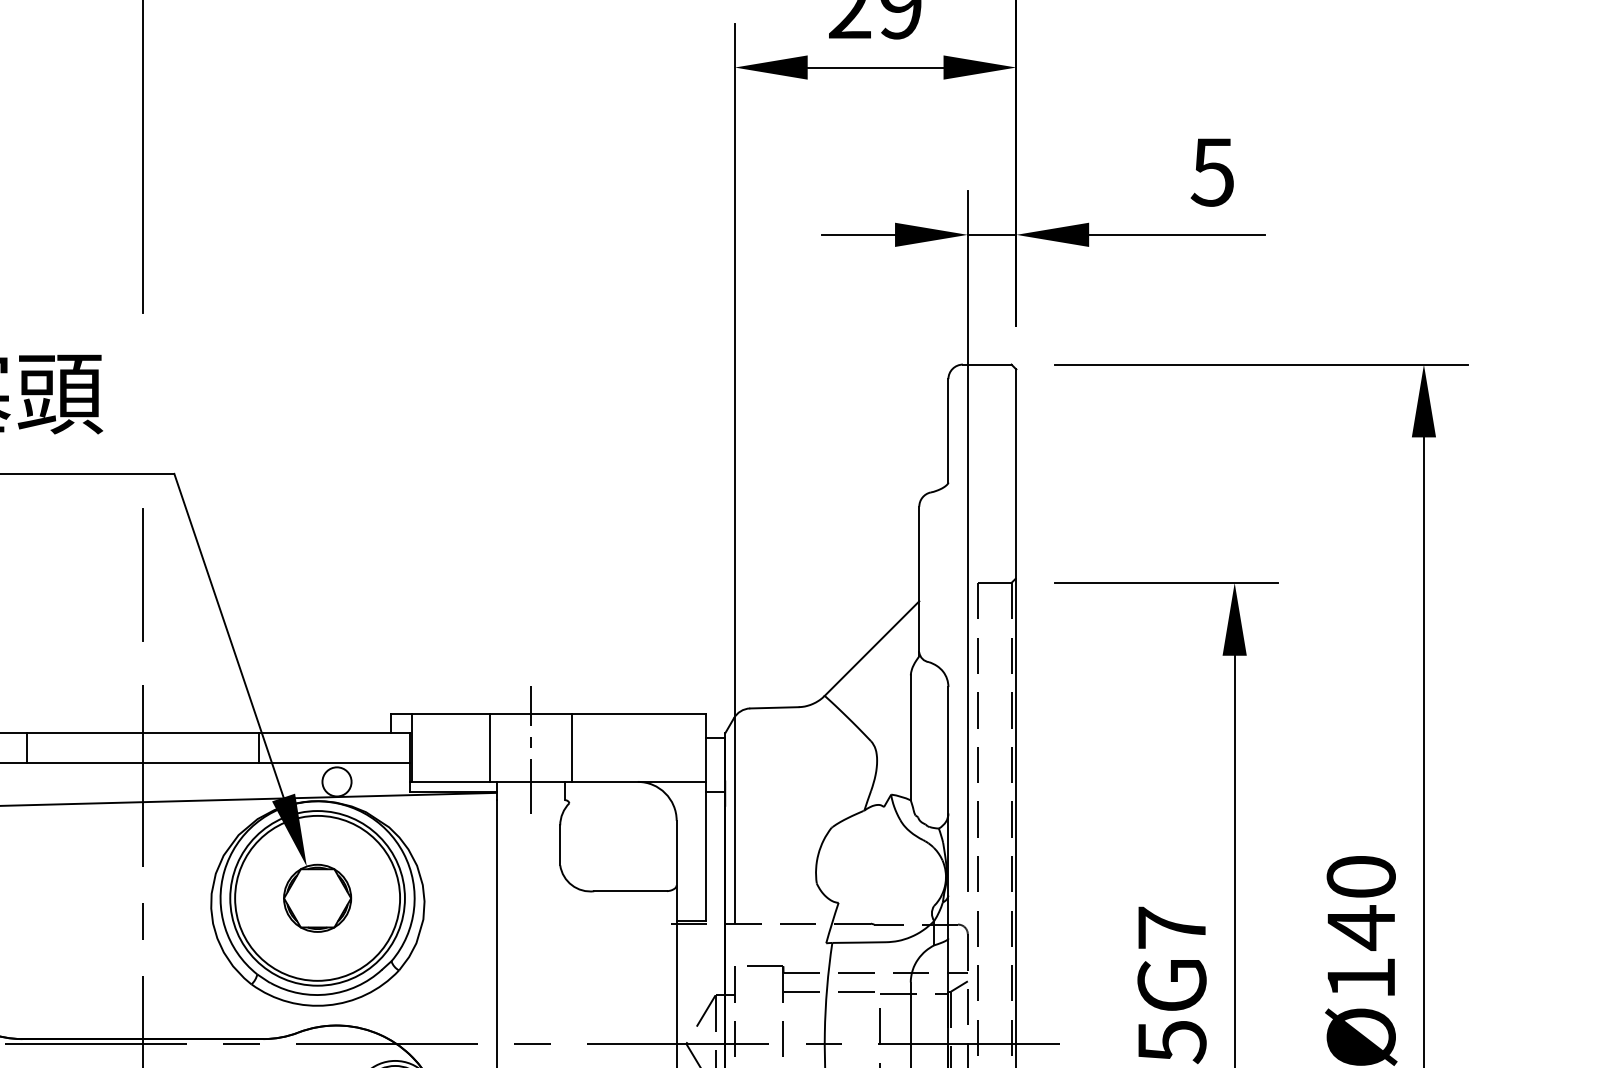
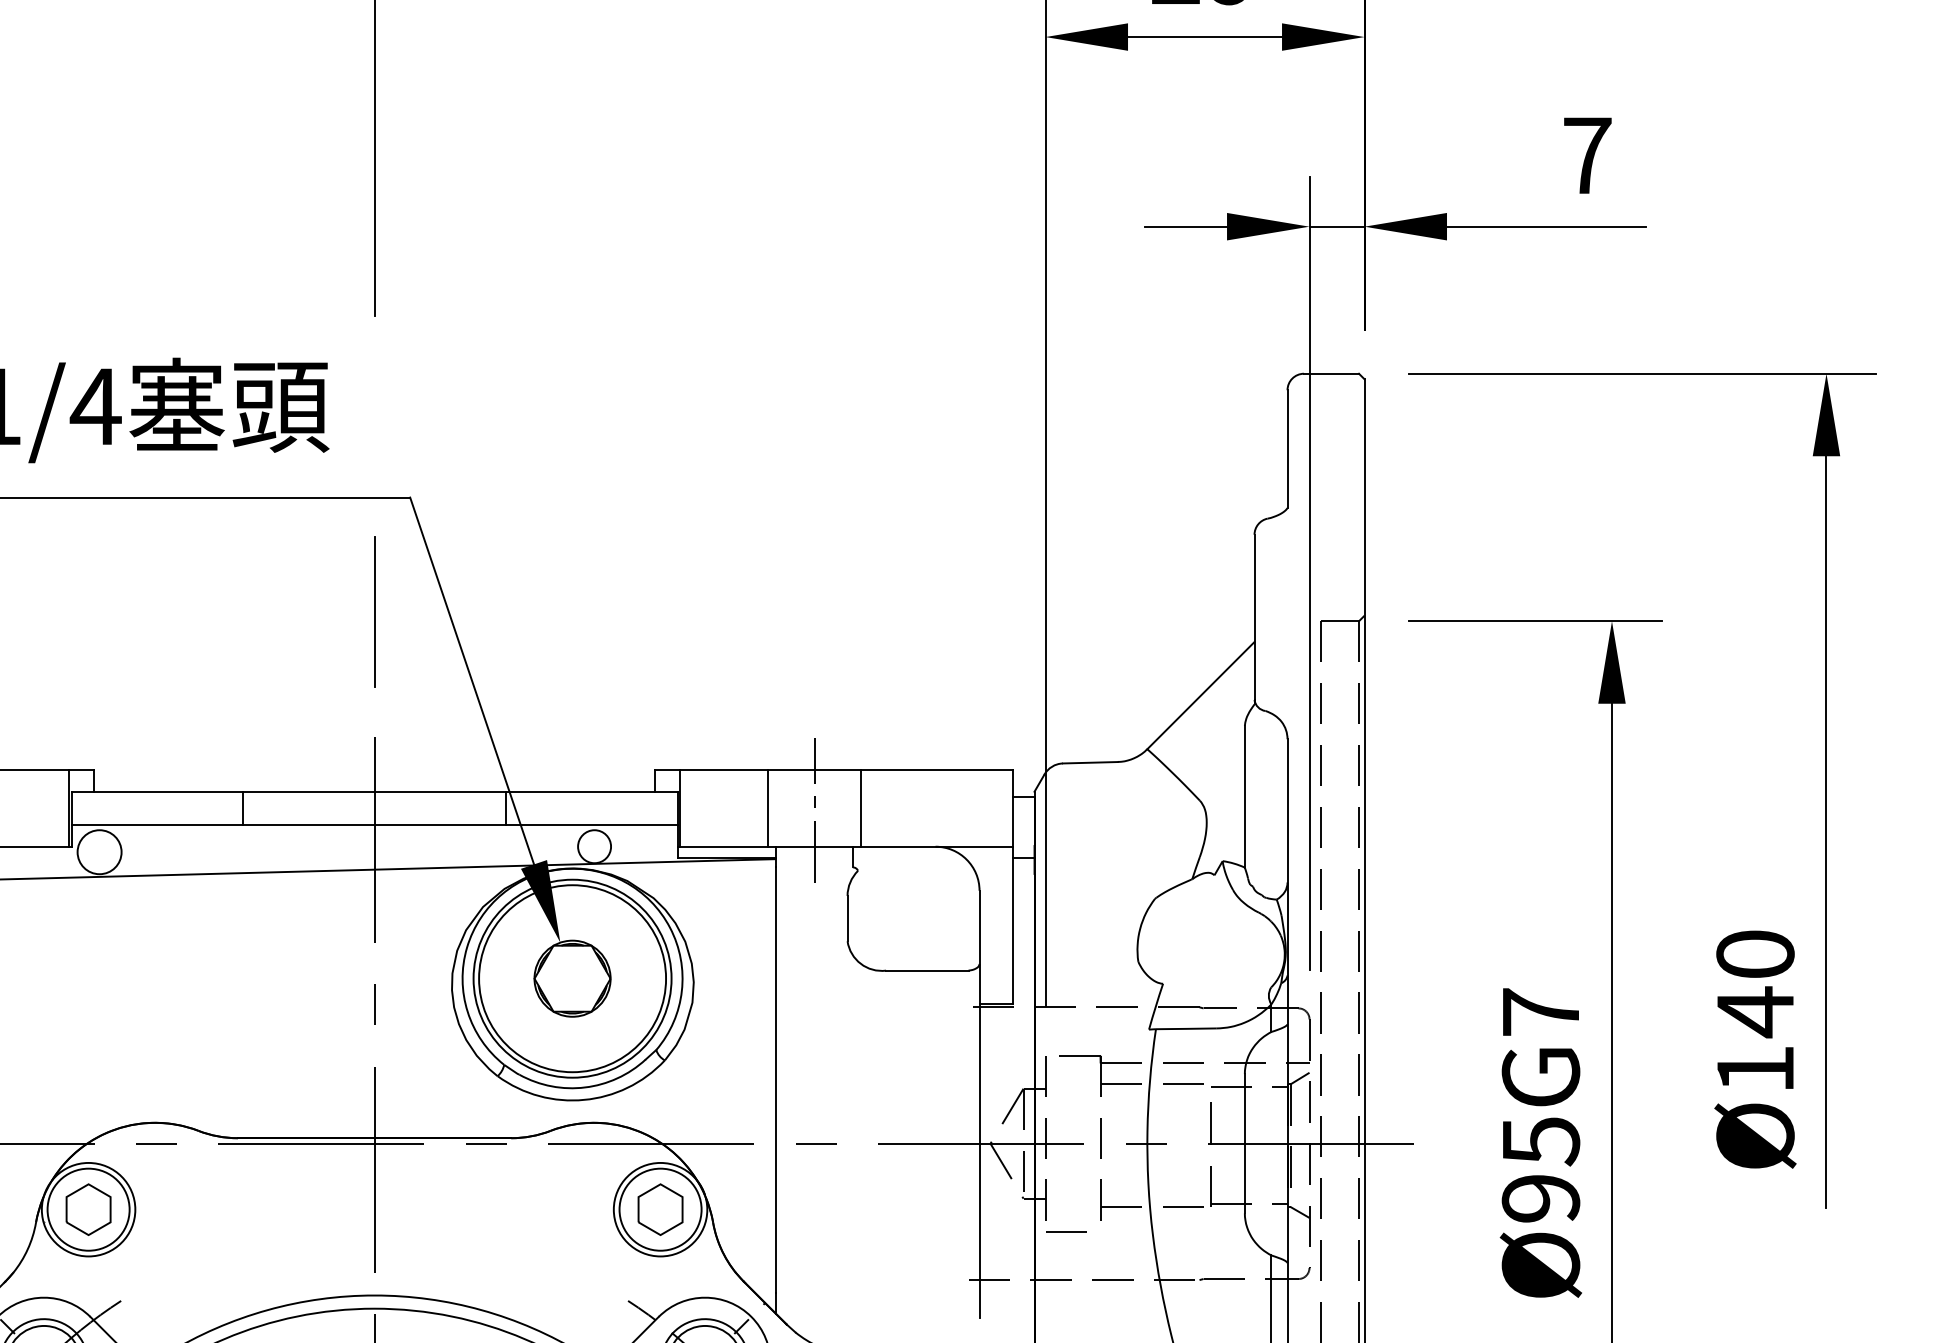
text: (1212, 172) -> (1586, 155), 5 -> 7

